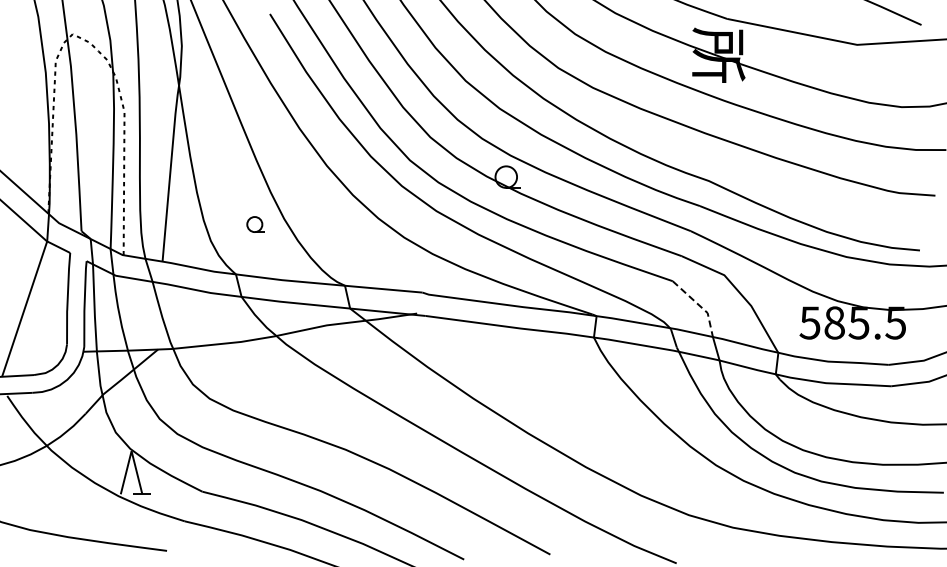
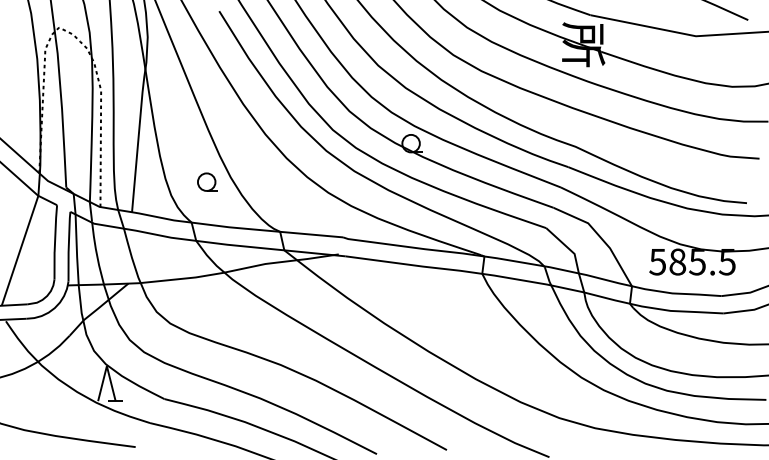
part: (255, 224) -> (207, 182), size x1.43
line: (699, 305) -> (567, 247), dashed -> solid

